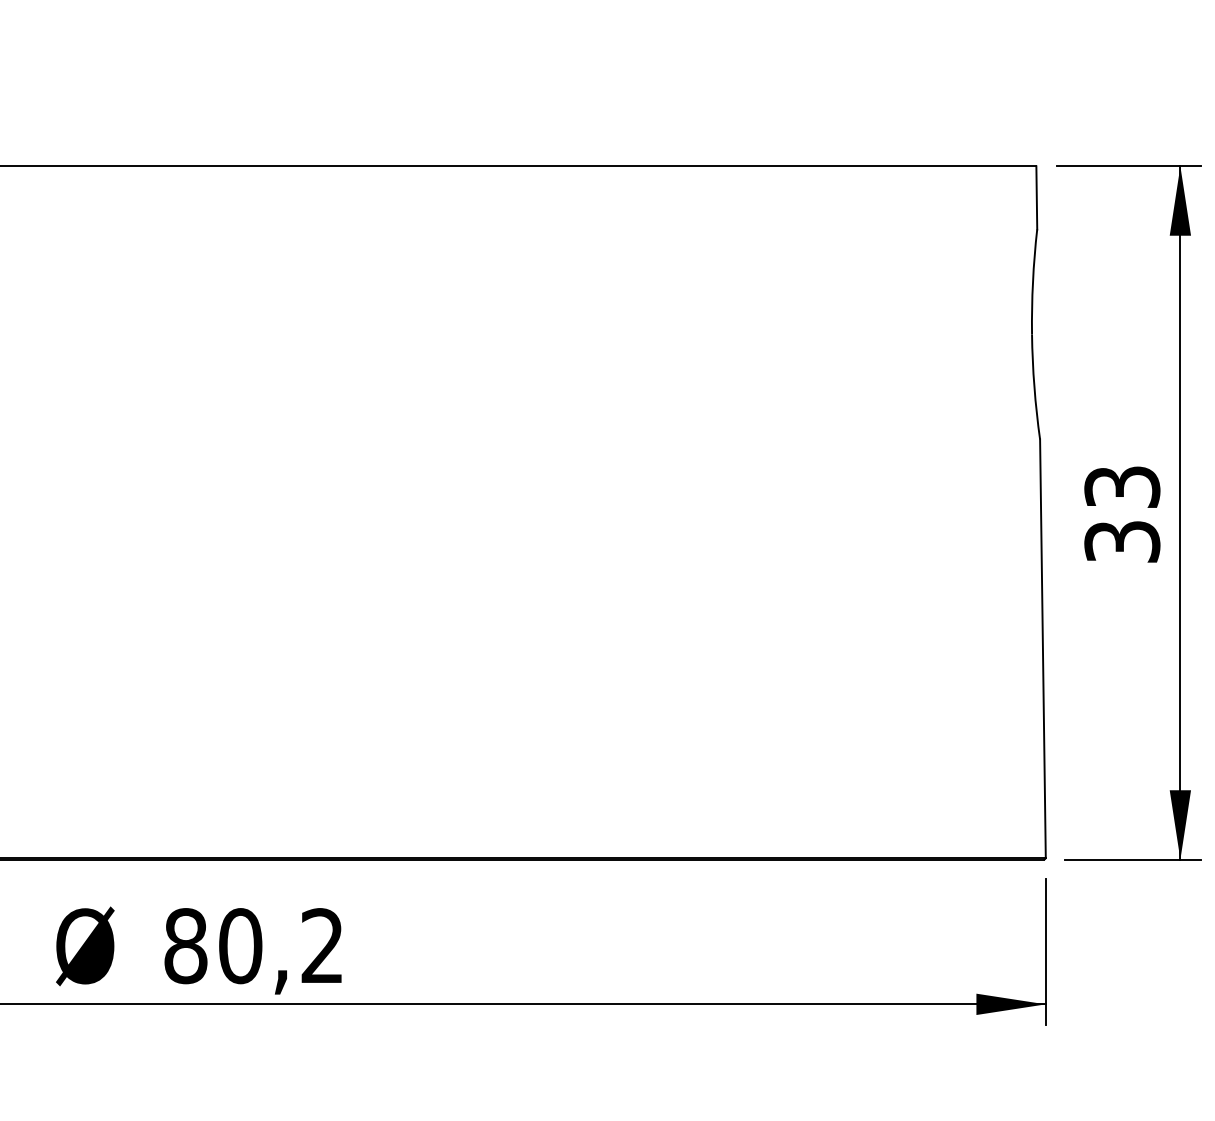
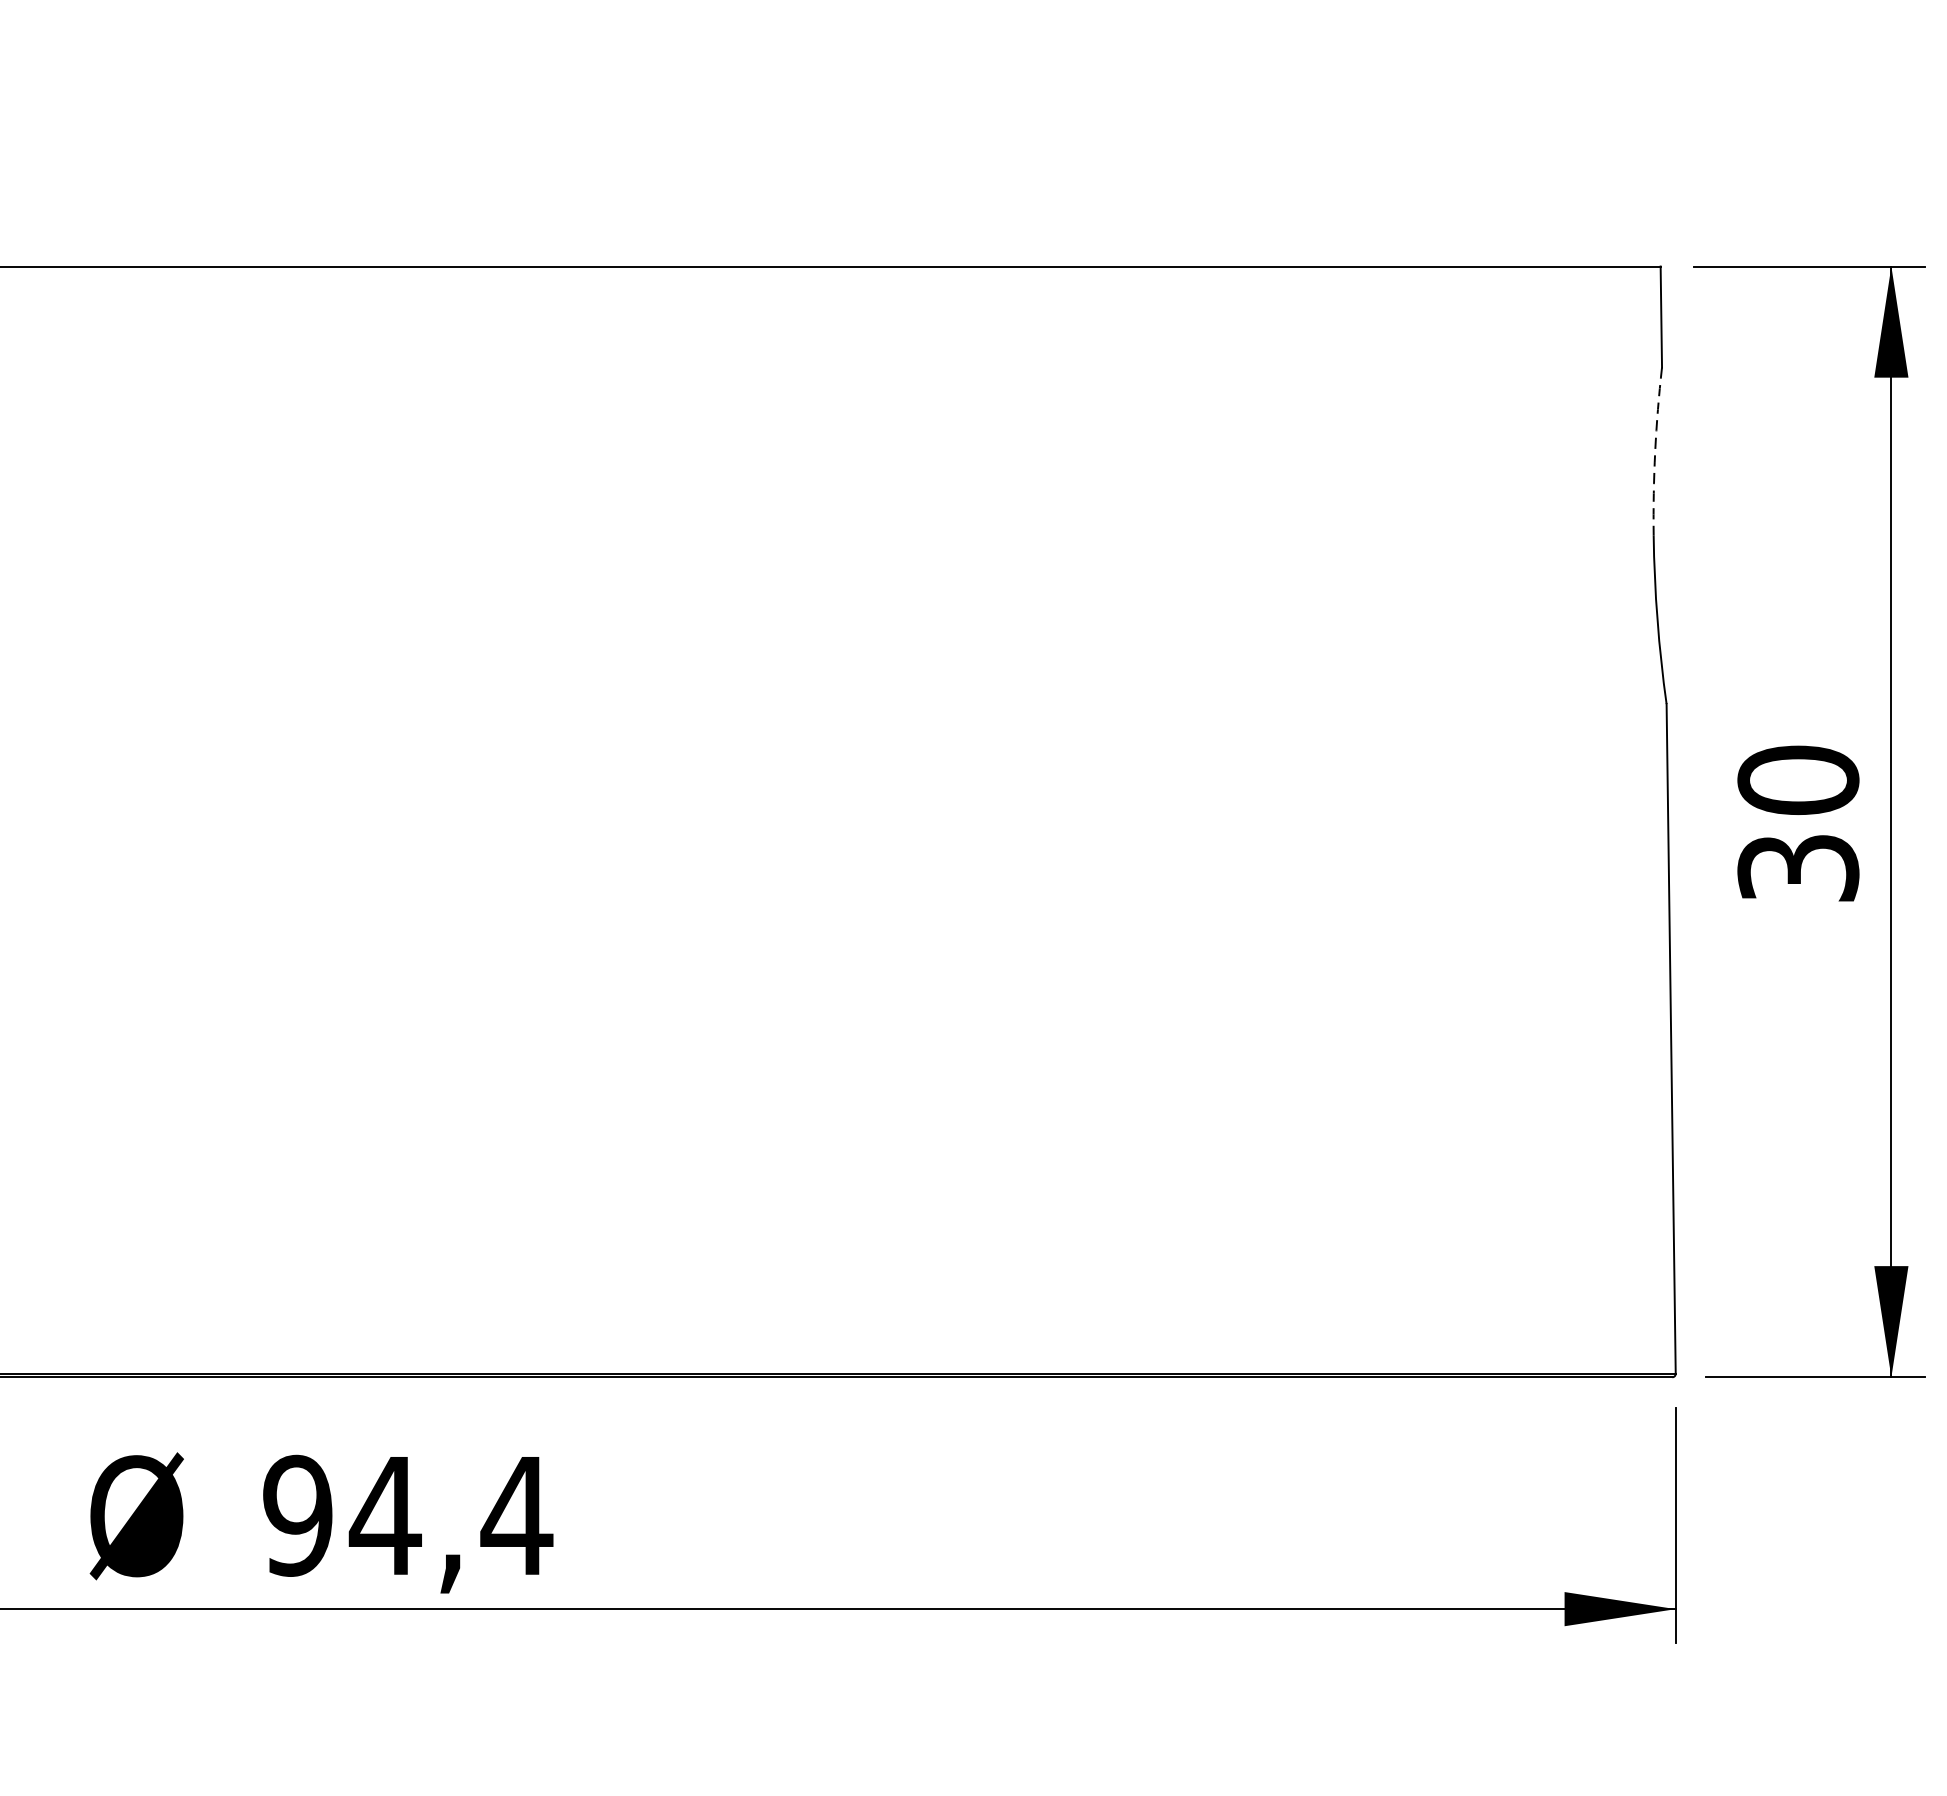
arc: (1032, 281) -> (1654, 450), solid -> dashed
text: (1122, 486) -> (1798, 779), 33 -> 30
text: (254, 946) -> (407, 1516), 80,2 -> 94,4

